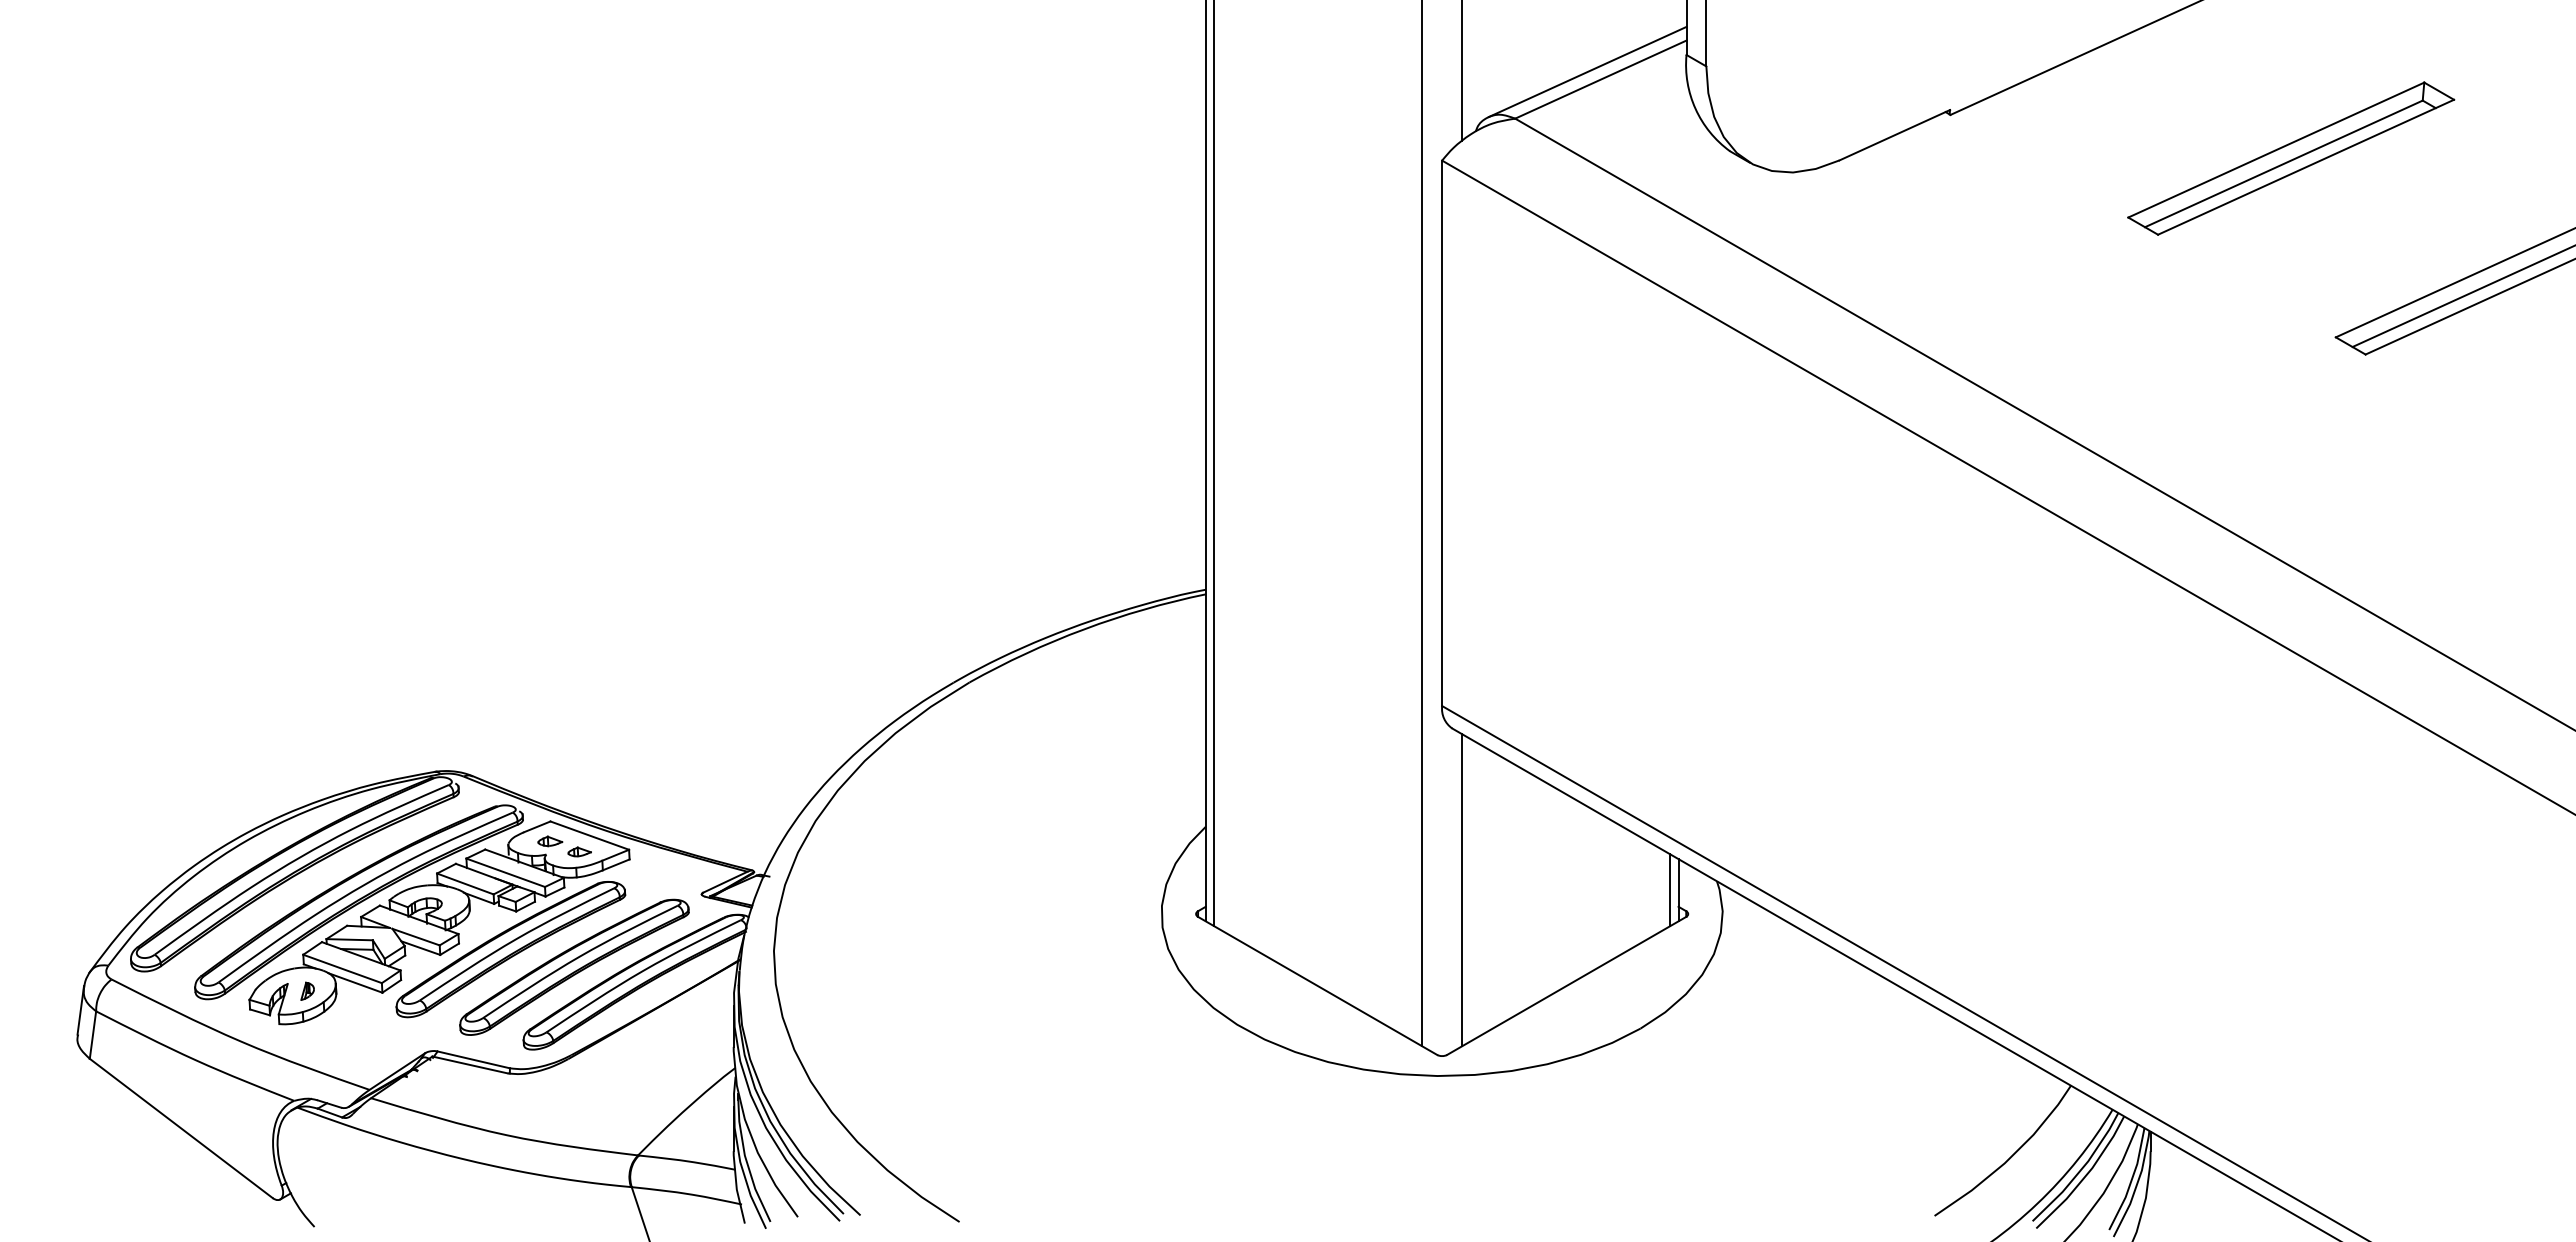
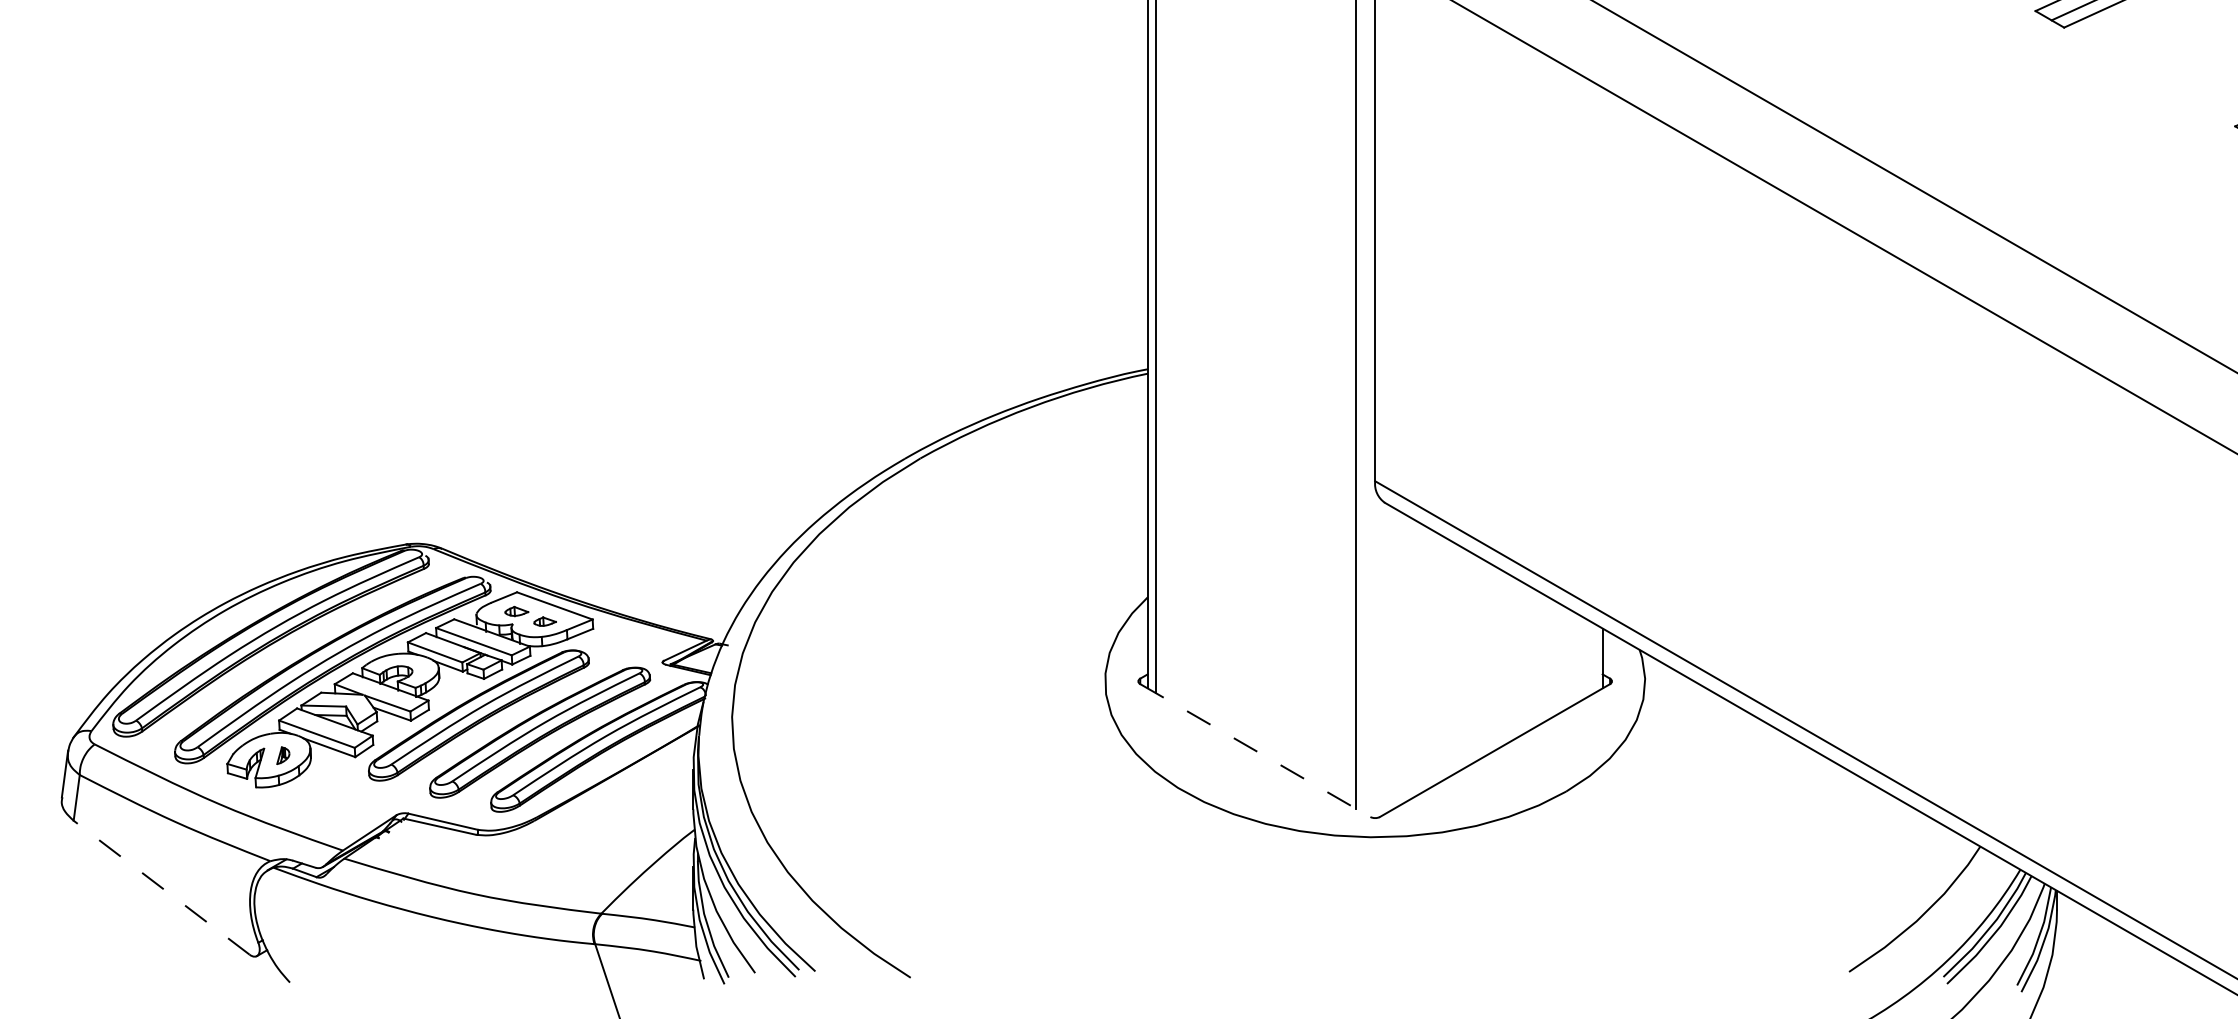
line: (1462, 890) -> (1394, 658), removed
line: (1670, 890) -> (1594, 658), removed
line: (1318, 986) -> (1256, 751), solid -> dashed
line: (181, 1128) -> (161, 887), solid -> dashed

